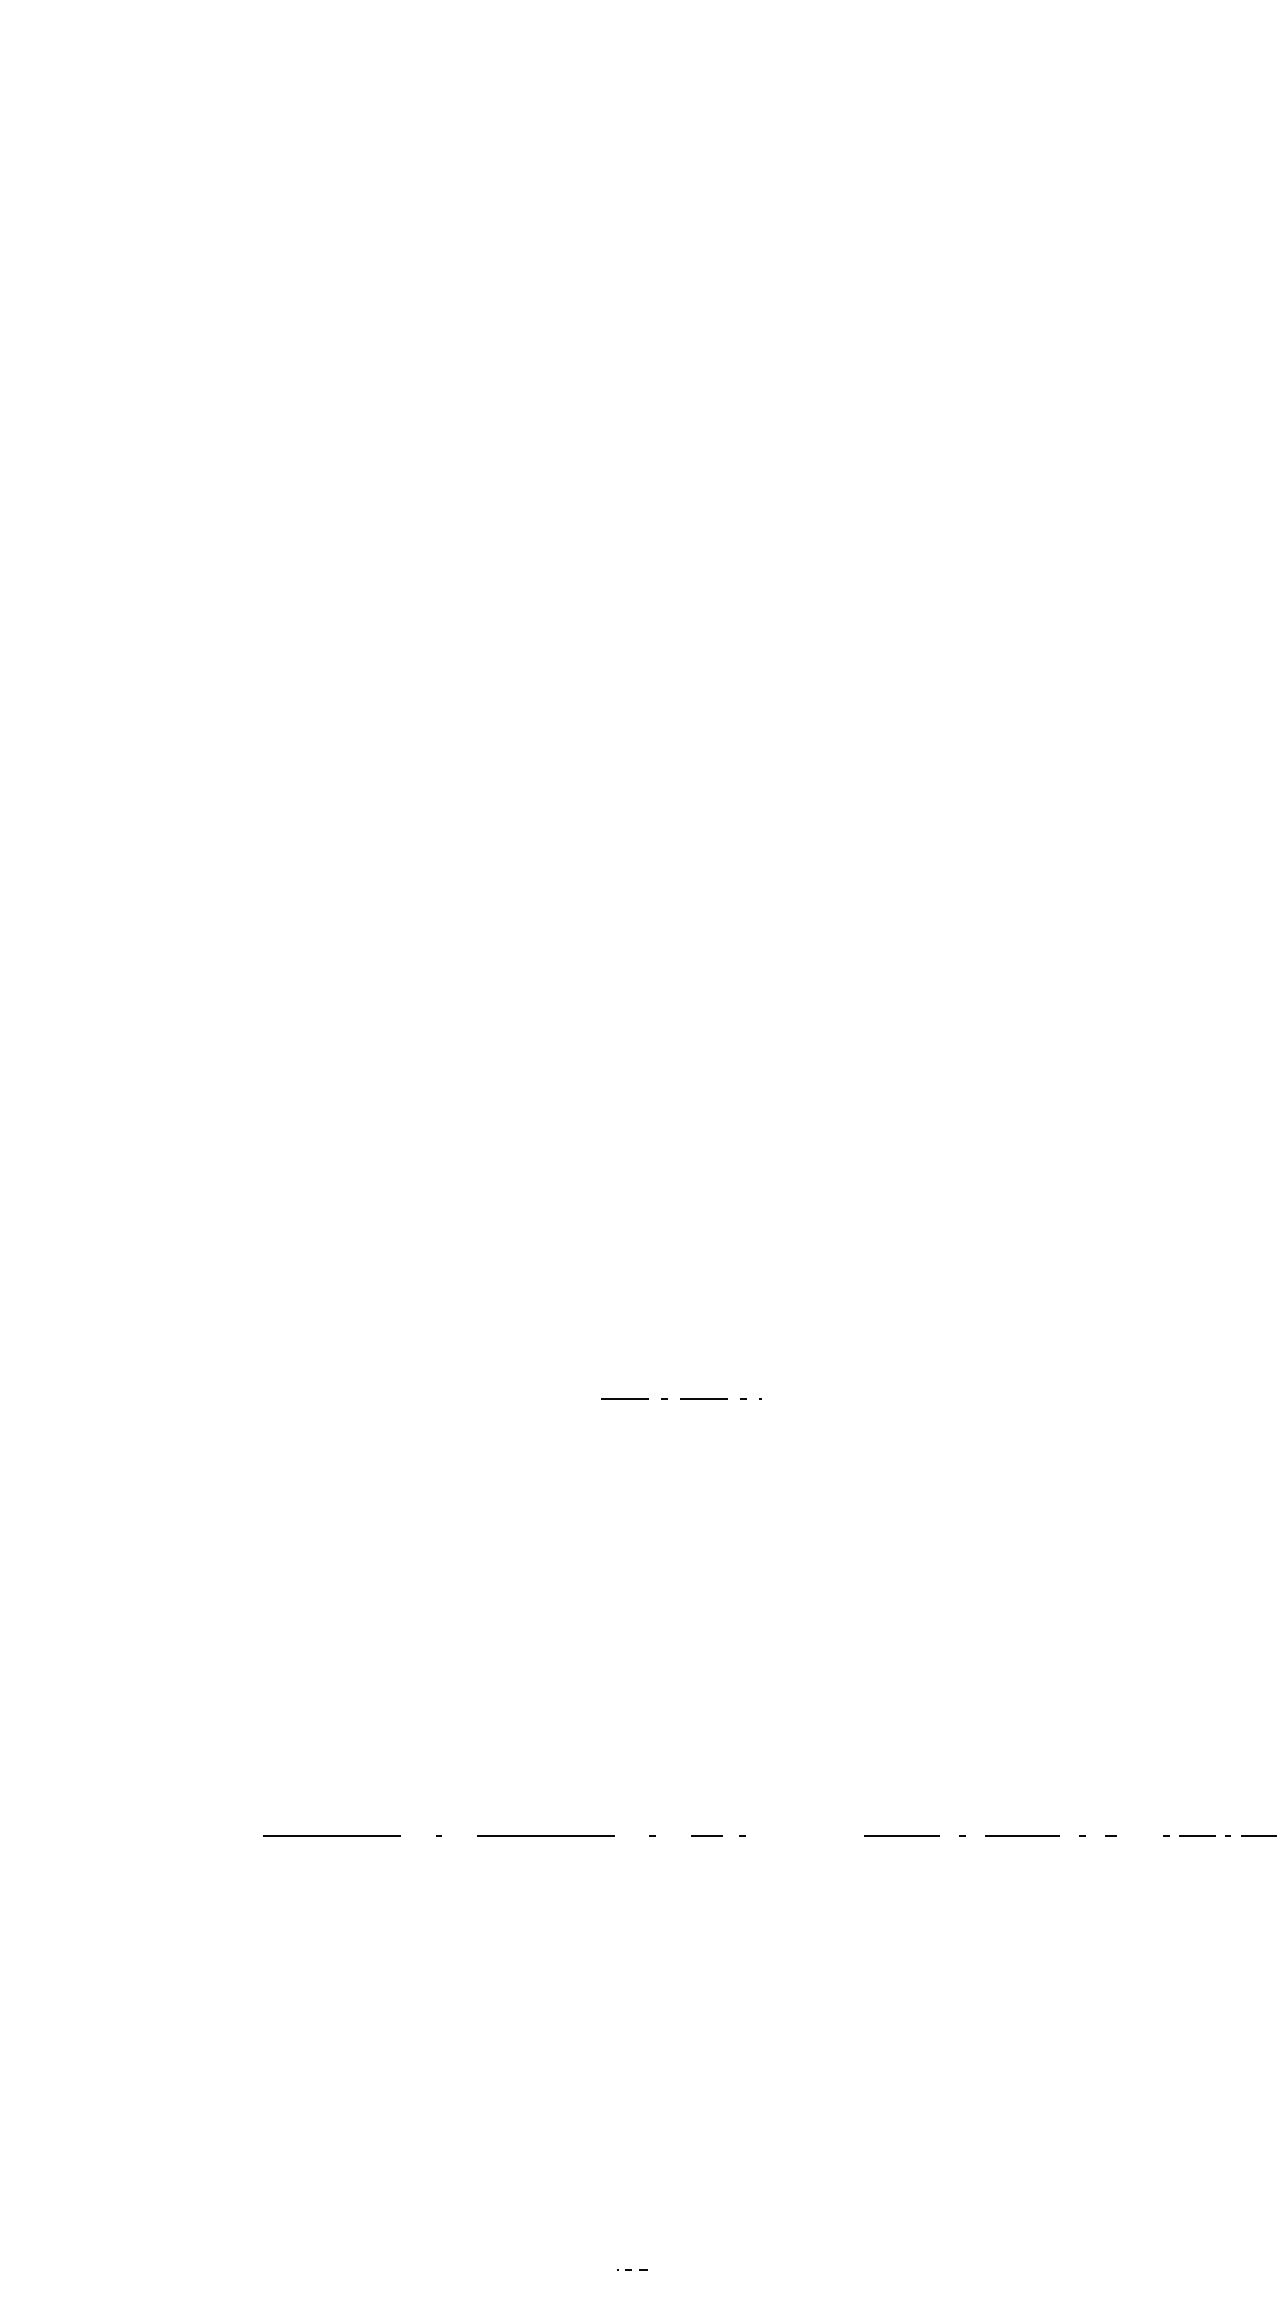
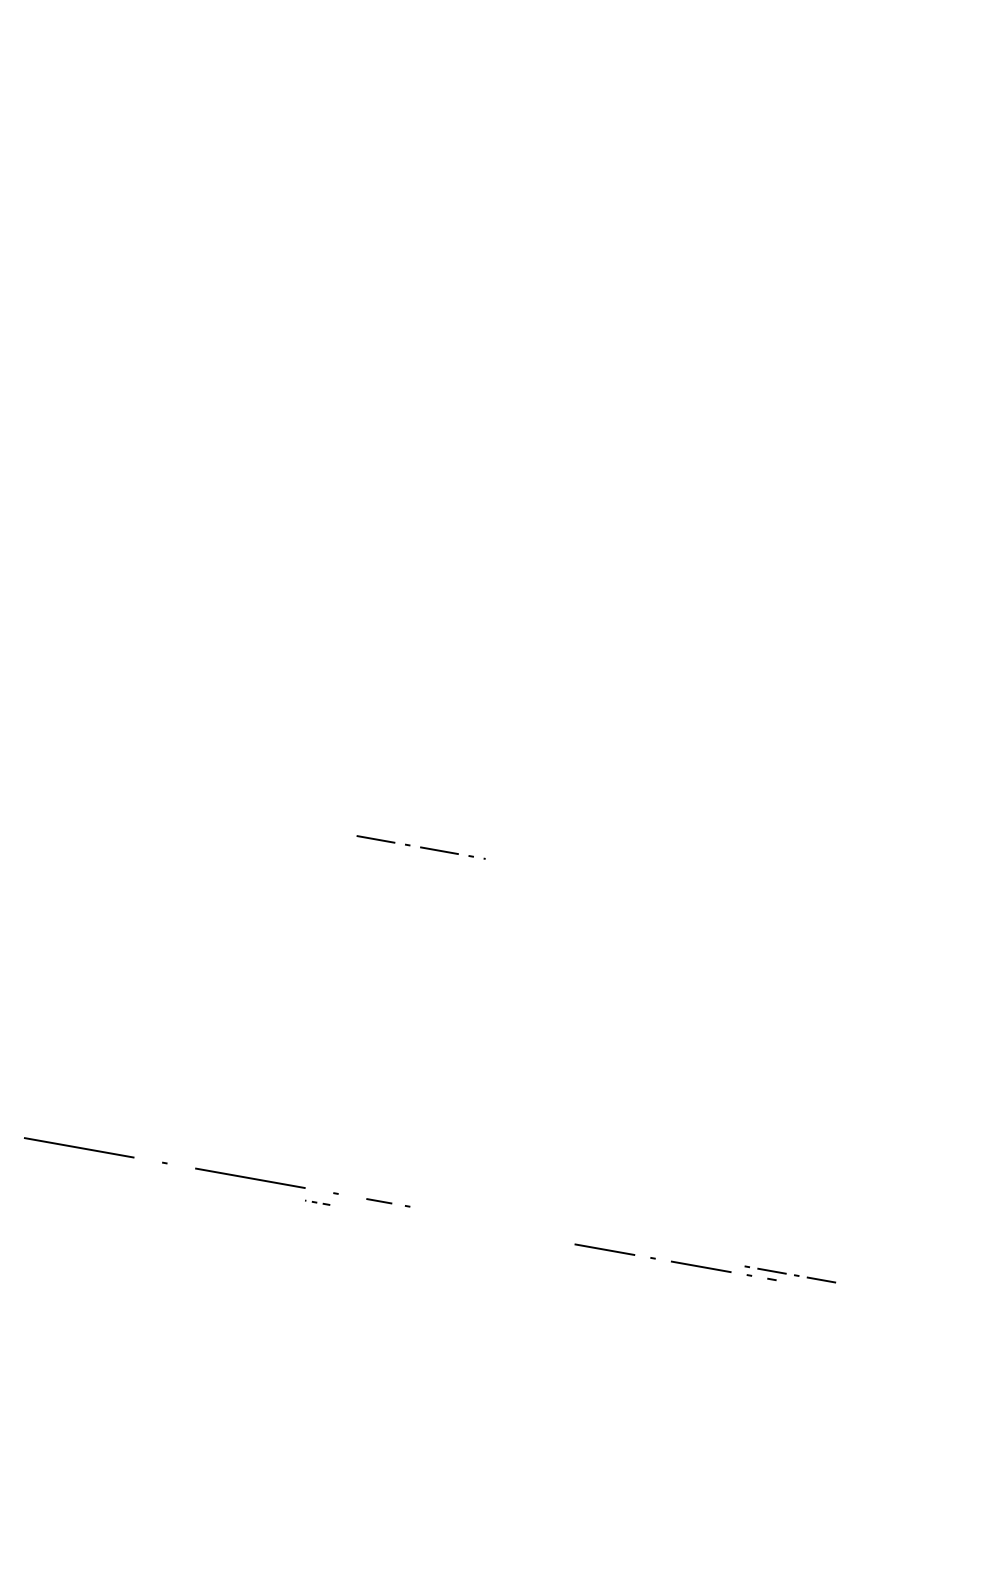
line: (990, 1835) -> (675, 1262), moved
line: (631, 2269) -> (316, 1202), moved

